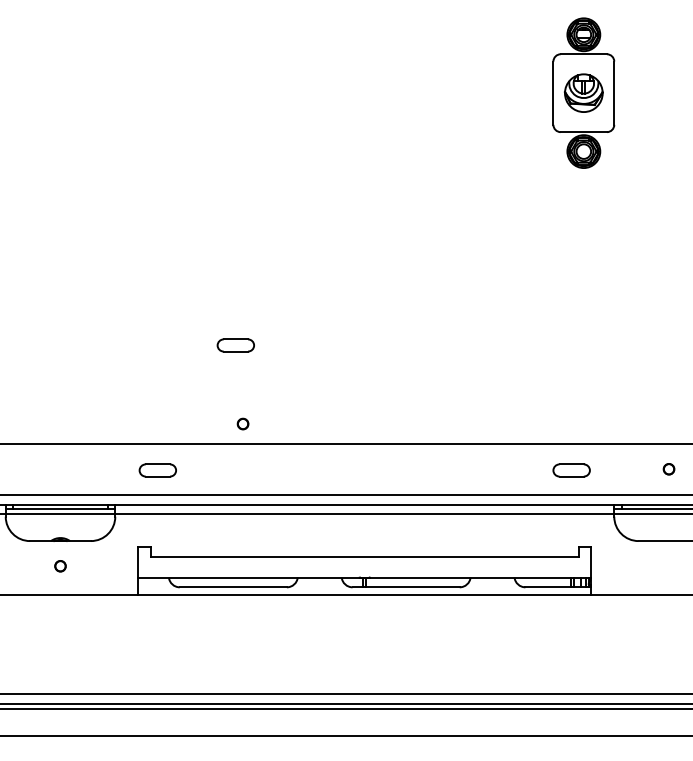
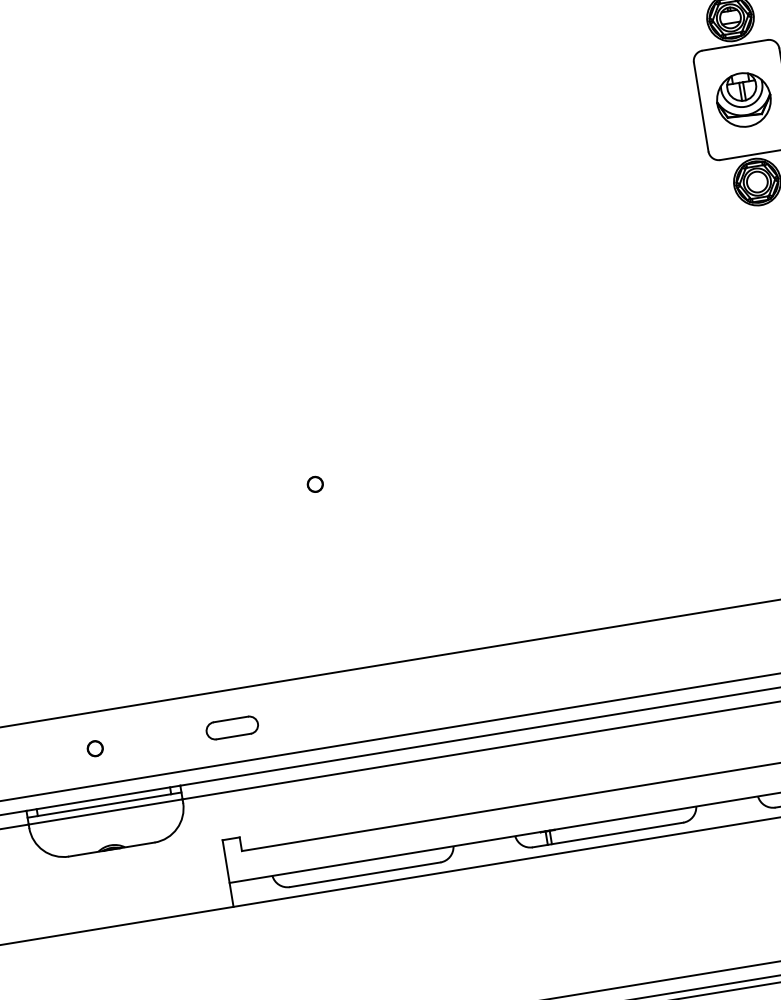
part: (235, 345) -> (312, 534), removed
part: (242, 423) -> (314, 483), moved
circle: (60, 566) -> (95, 749), moved

